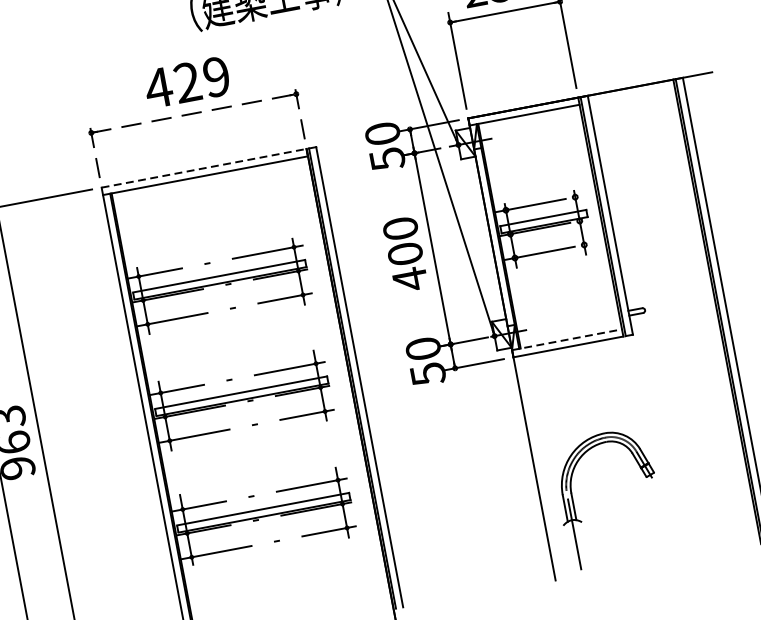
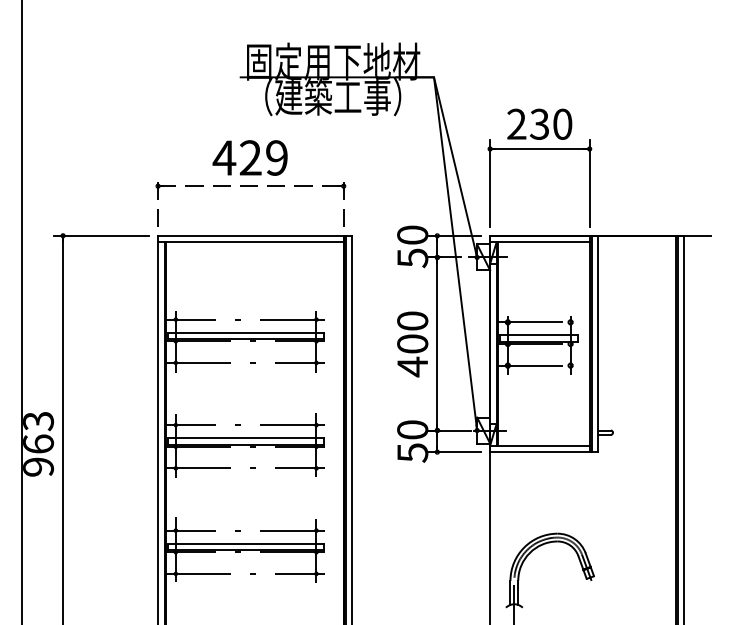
line: (203, 168) -> (250, 235), dashed -> solid
line: (566, 339) -> (539, 445), dashed -> solid

